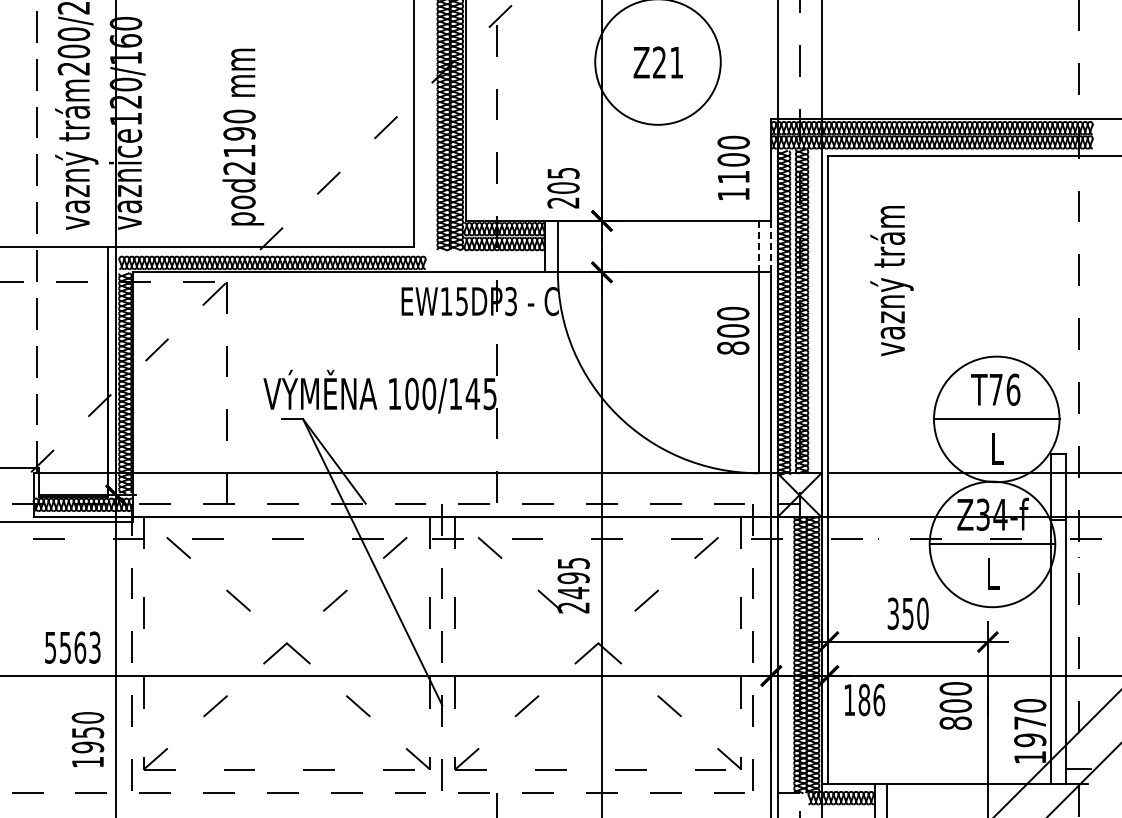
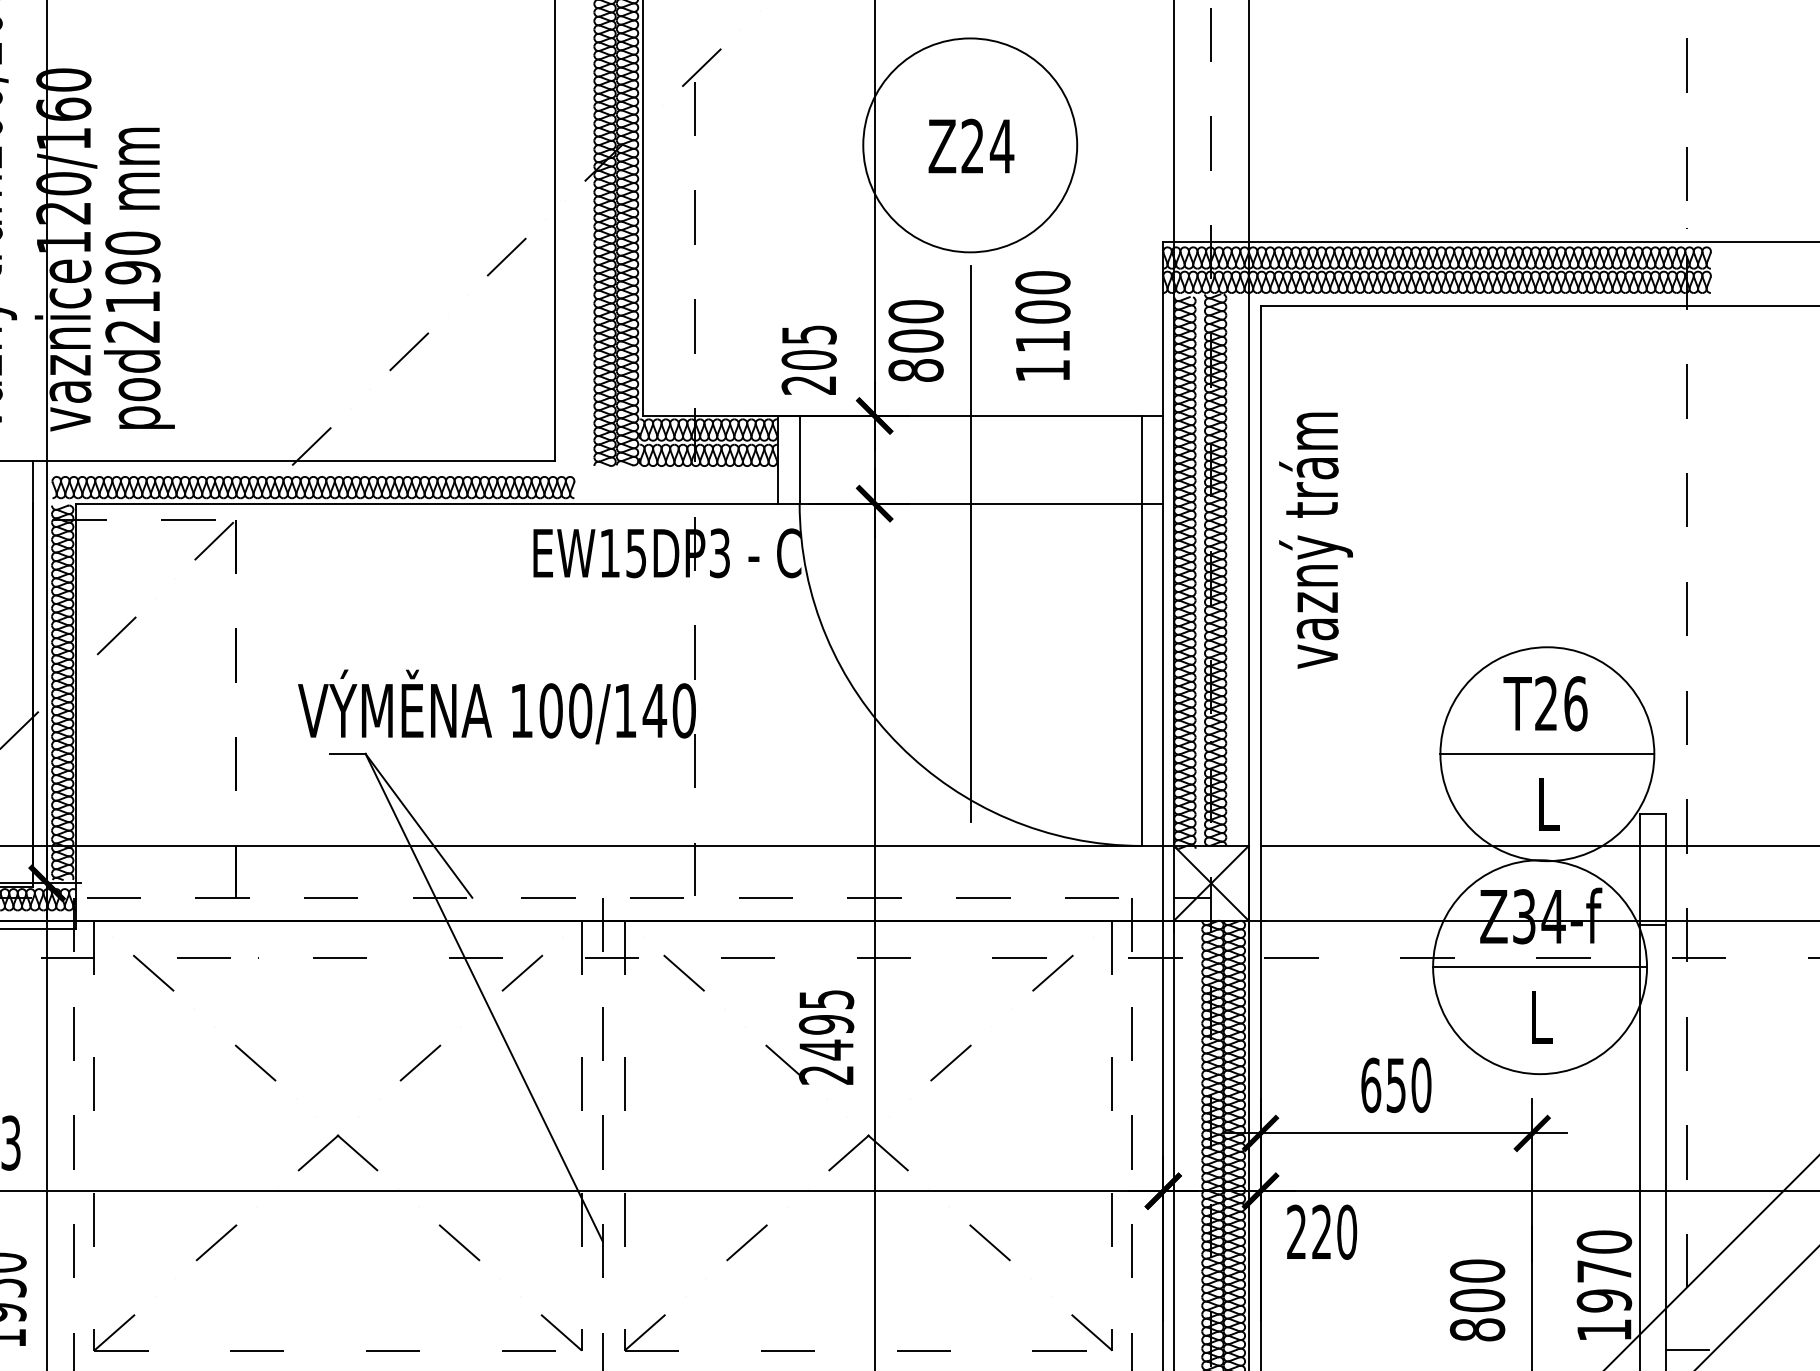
text: (676, 62) -> (1001, 146), Z21 -> Z24
text: (243, 136) -> (139, 277), moved
text: (733, 167) -> (1042, 325), moved
line: (758, 246) -> (1141, 459), dashed -> solid
line: (771, 246) -> (1163, 459), dashed -> solid
text: (891, 281) -> (1315, 541), moved
line: (658, 296) -> (971, 544), added
text: (733, 330) -> (916, 340), moved
text: (995, 389) -> (1545, 703), T76 -> T26
text: (489, 393) -> (683, 710), 100/145 -> 100/140
text: (893, 613) -> (1371, 1084), 350 -> 650
text: (864, 699) -> (1322, 1231), 186 -> 220
text: (955, 705) -> (1477, 1299), moved

